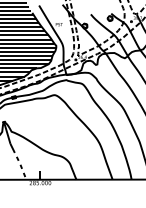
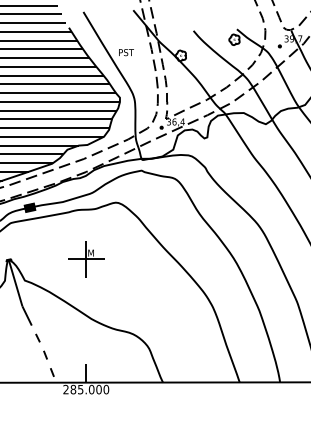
part: (40, 121) -> (86, 258), added

